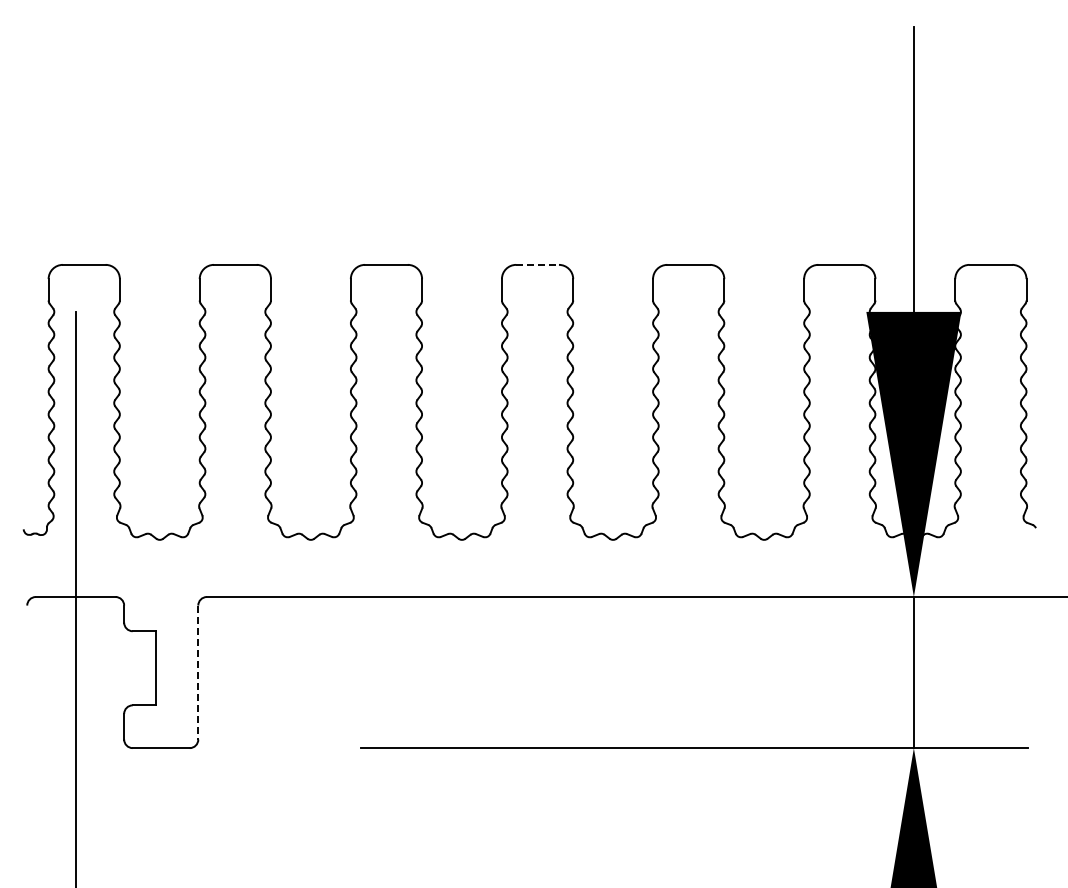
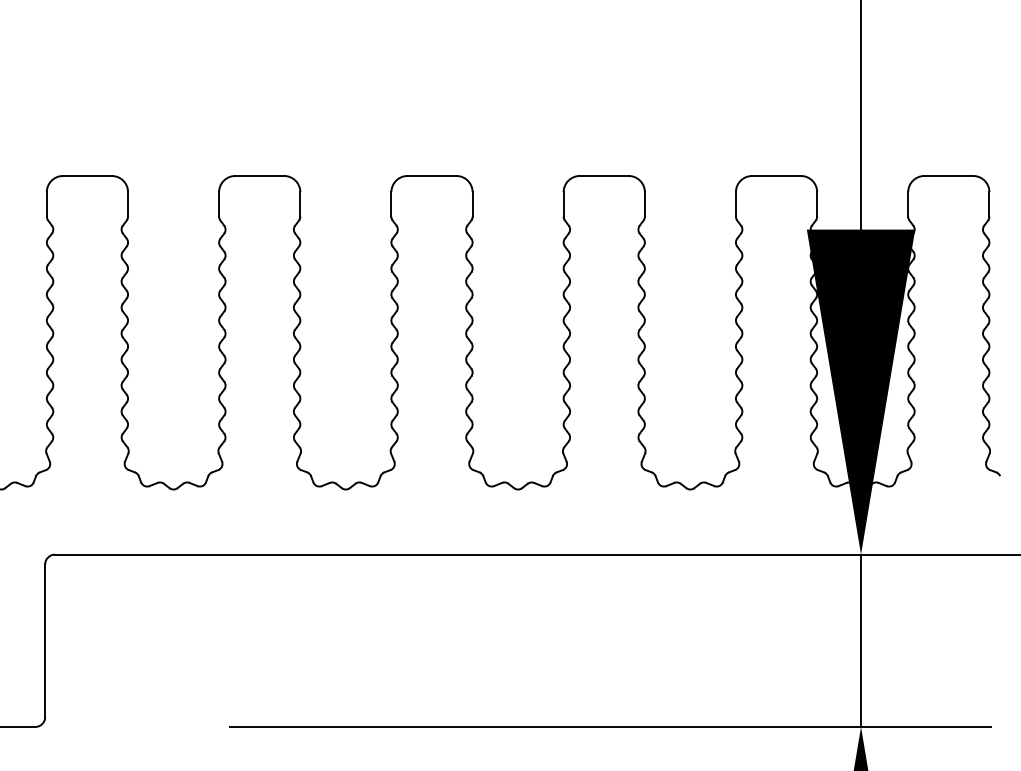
line: (538, 264) -> (433, 175), dashed -> solid
line: (198, 672) -> (45, 640), dashed -> solid

